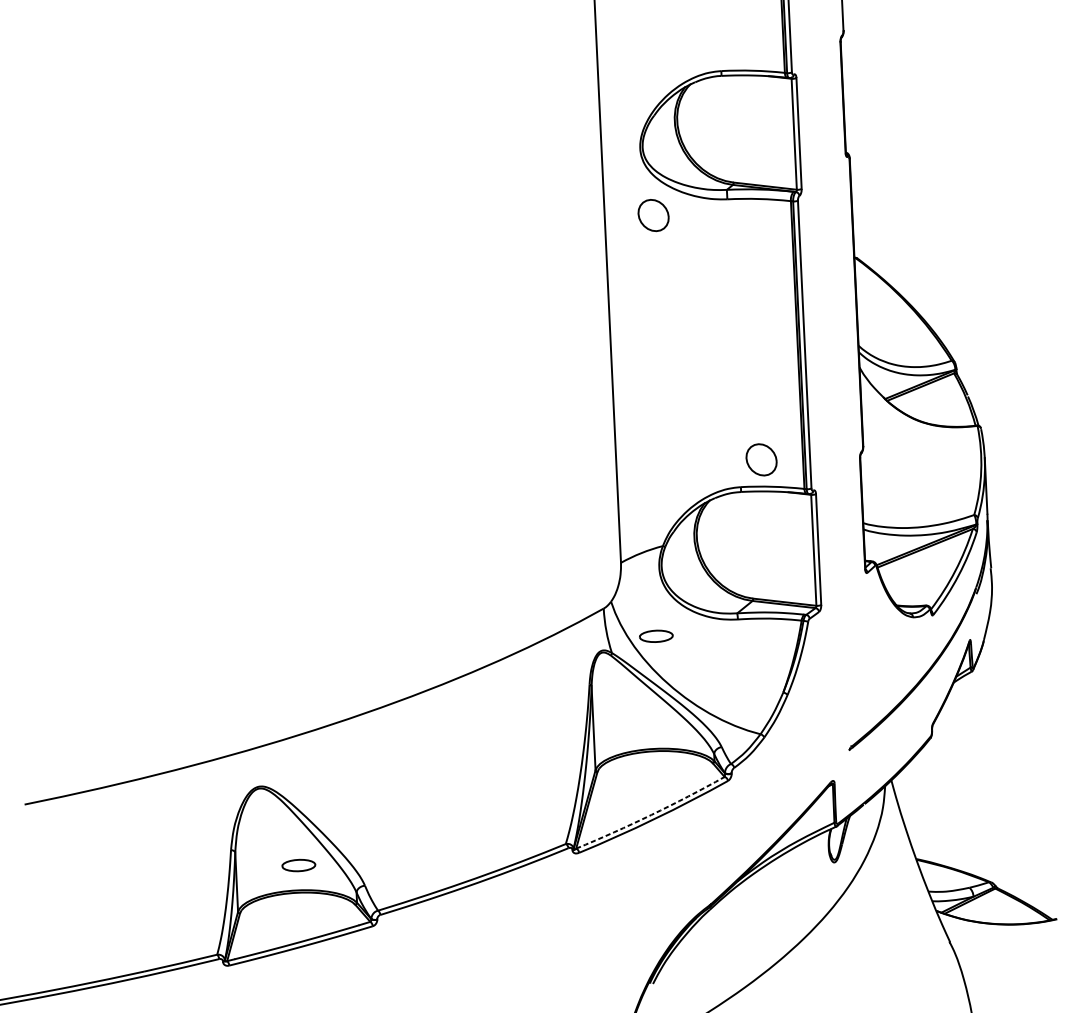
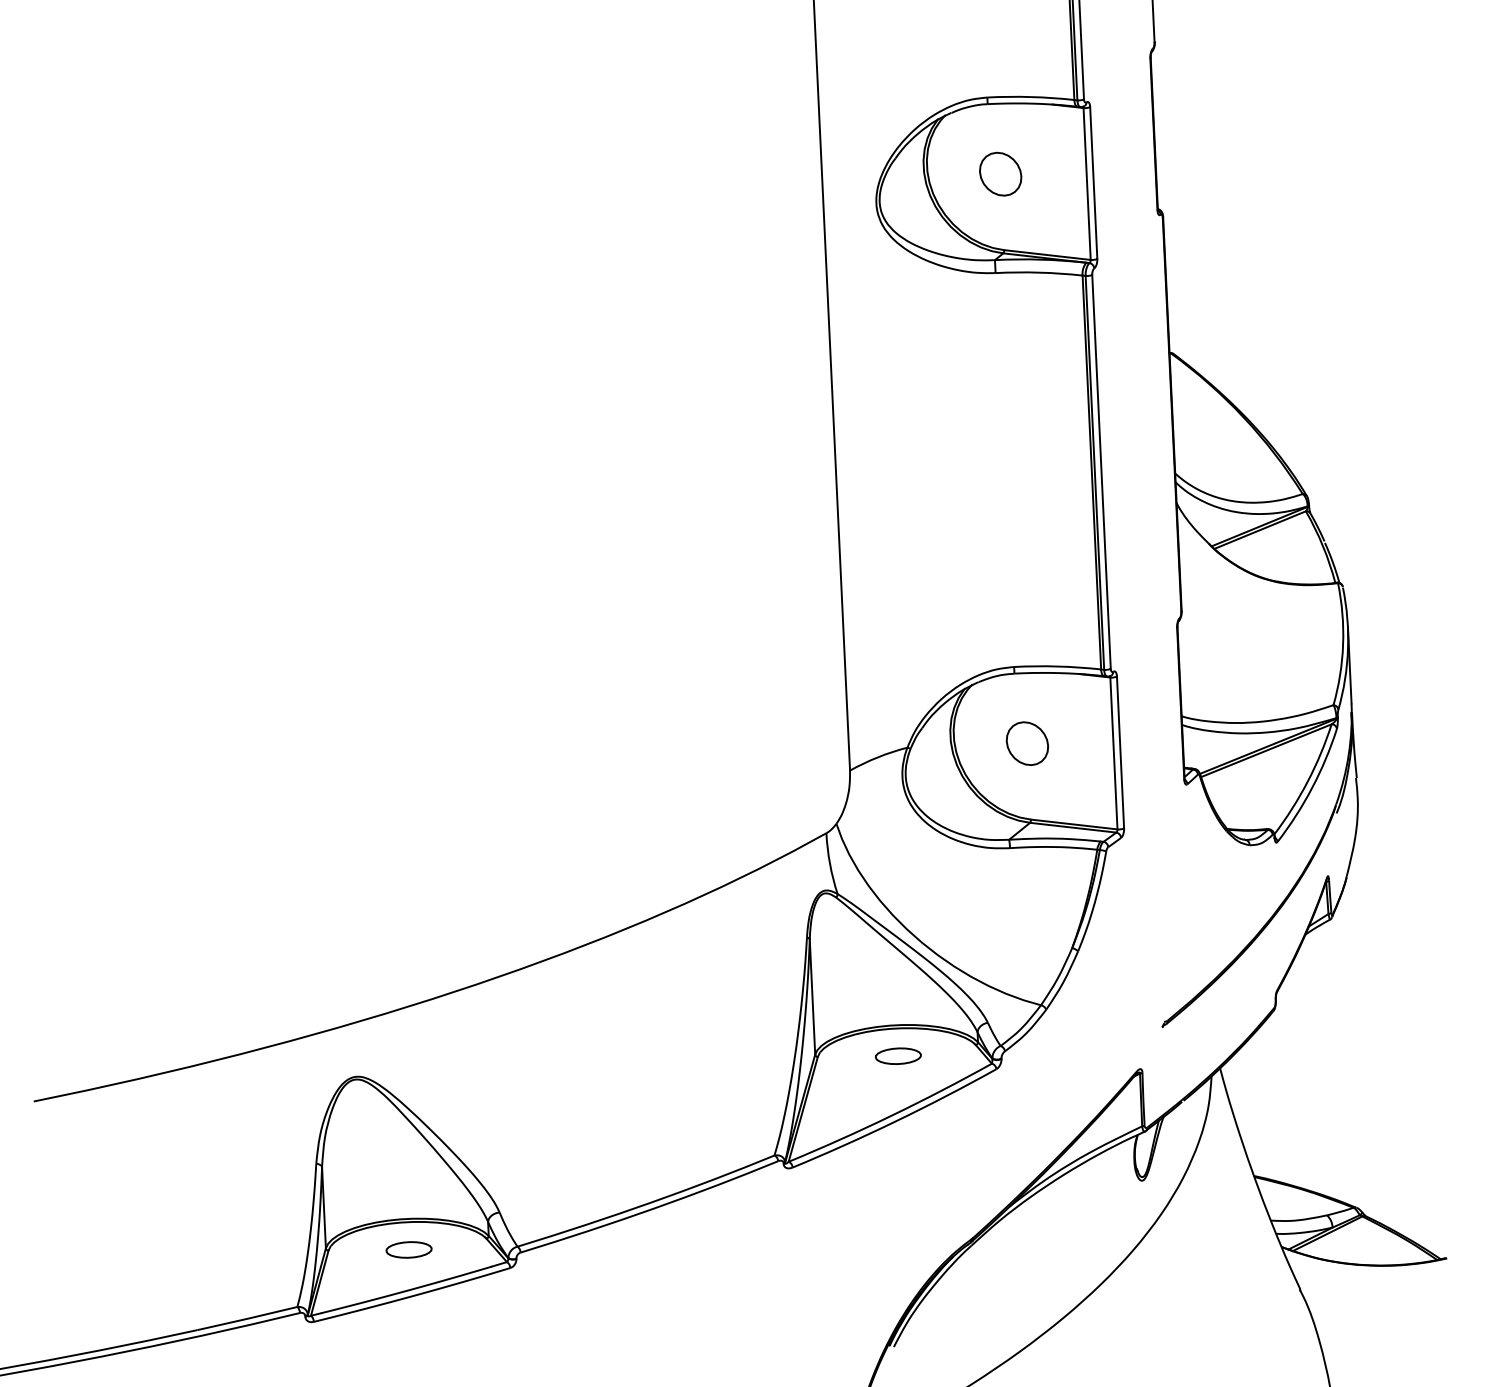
part: (653, 214) -> (1000, 173), moved
part: (761, 459) -> (1027, 743), moved
part: (655, 635) -> (897, 1055), moved
arc: (651, 814) -> (891, 1115), dashed -> solid
part: (298, 865) -> (408, 1249), moved

